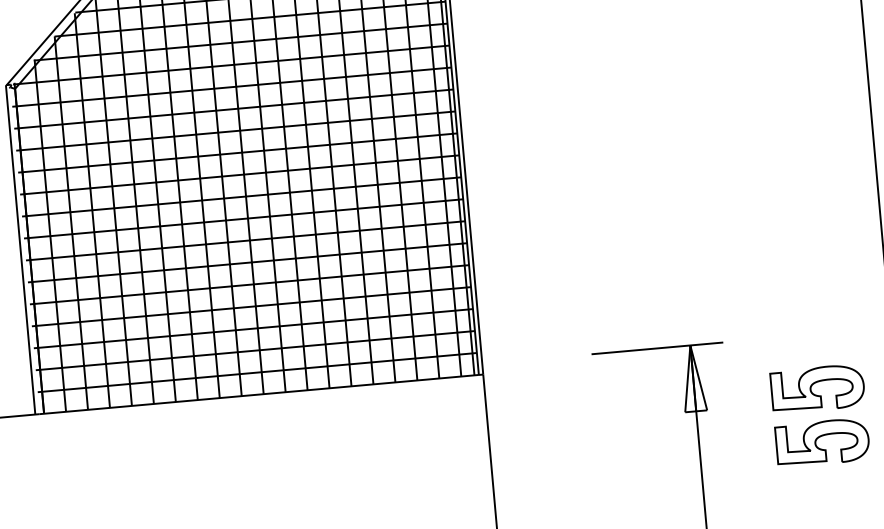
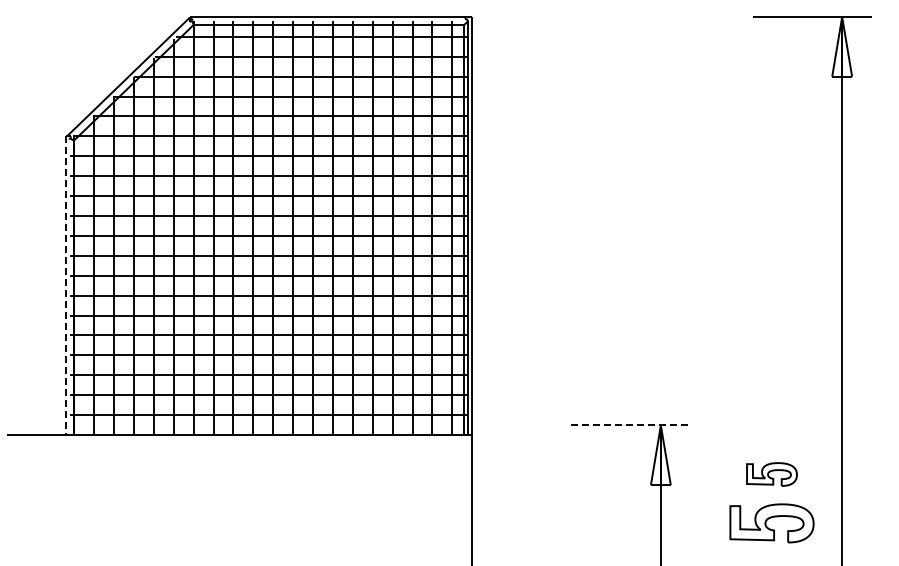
line: (21, 250) -> (66, 286), solid -> dashed
line: (657, 348) -> (631, 425), solid -> dashed
part: (817, 388) -> (771, 474), size x0.6

